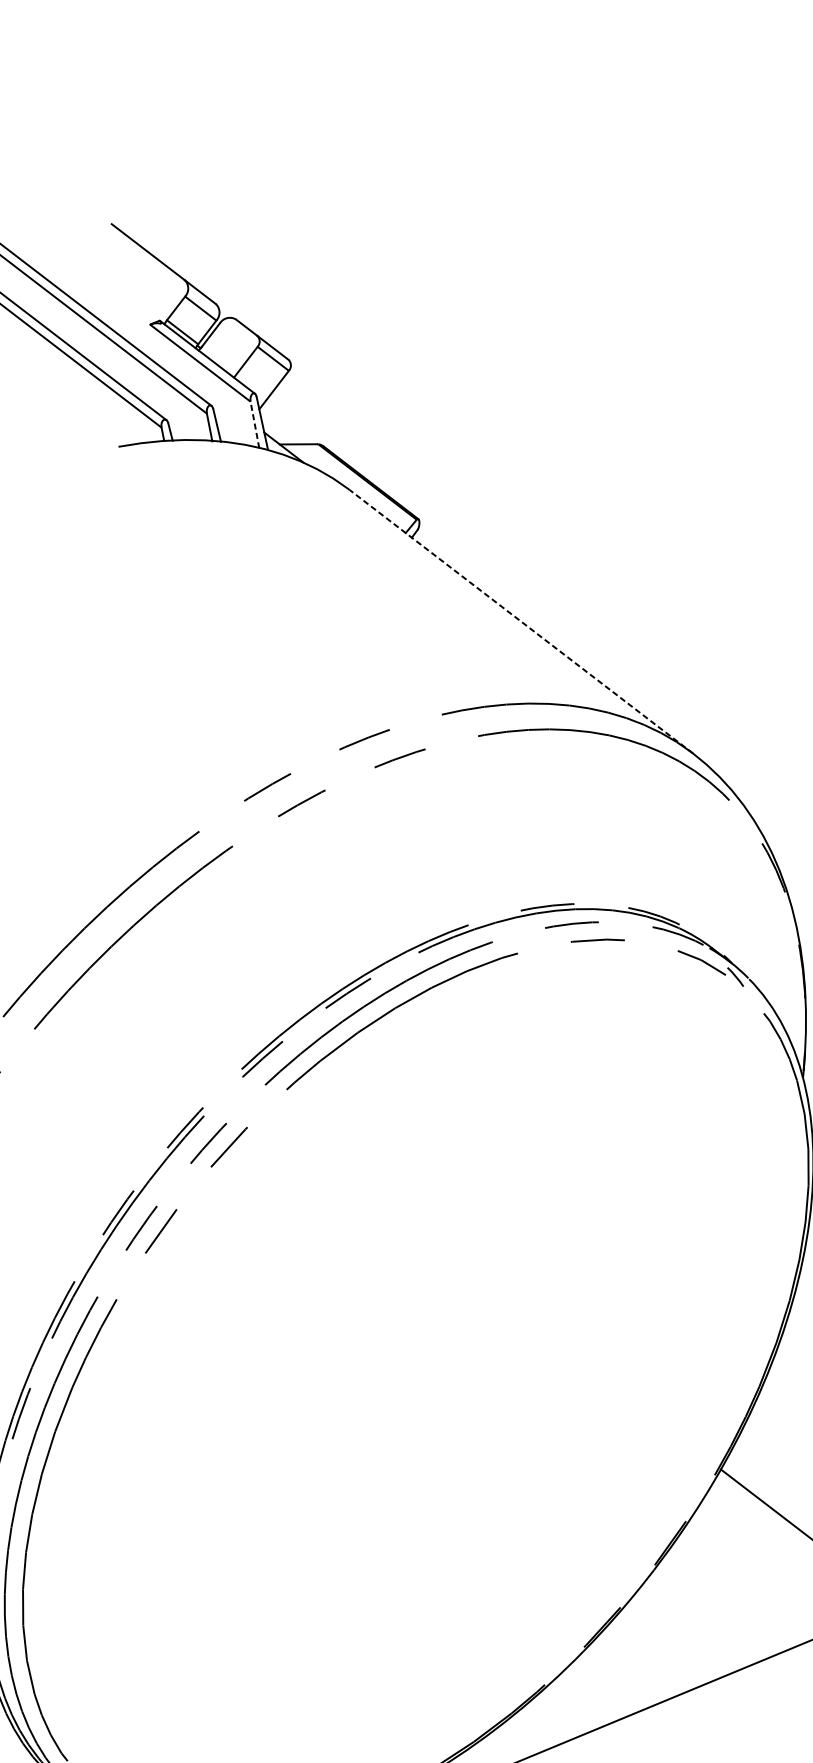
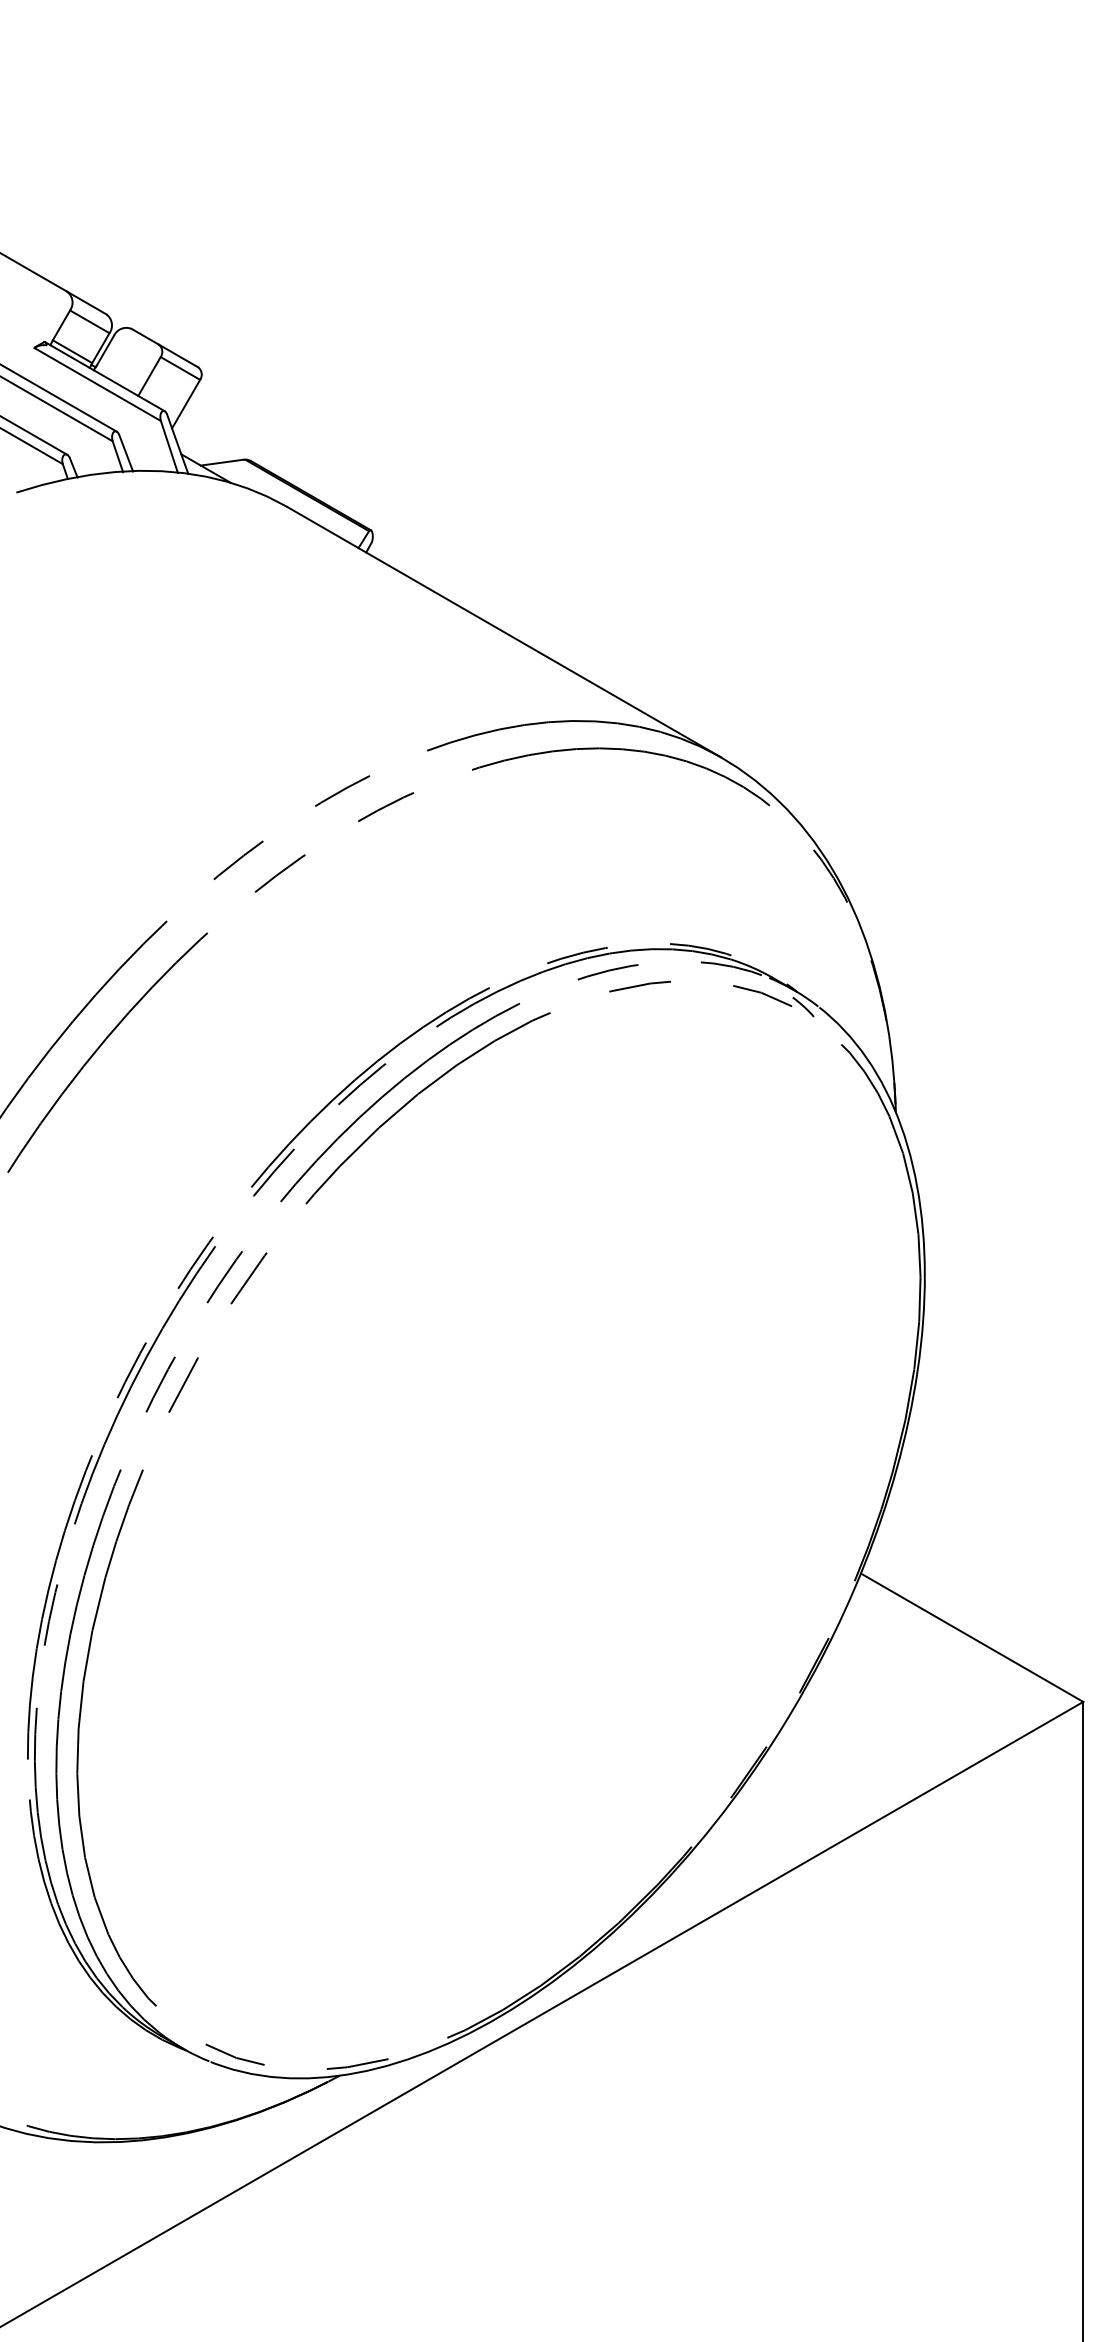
line: (255, 424) -> (169, 446), dashed -> solid
line: (520, 620) -> (503, 631), dashed -> solid

